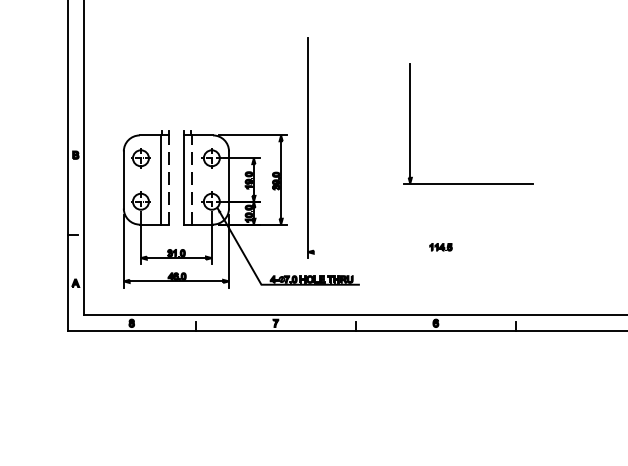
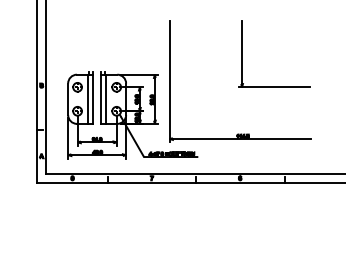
part: (411, 122) -> (242, 53), moved
line: (169, 180) -> (93, 99), dashed -> solid
line: (191, 180) -> (105, 99), dashed -> solid
line: (438, 252) -> (241, 139), added

